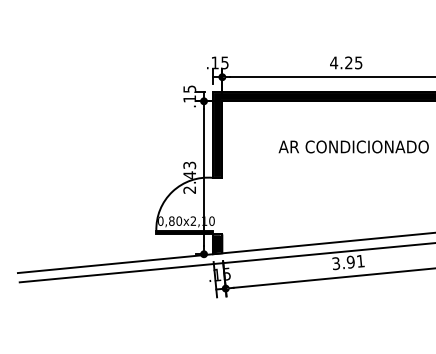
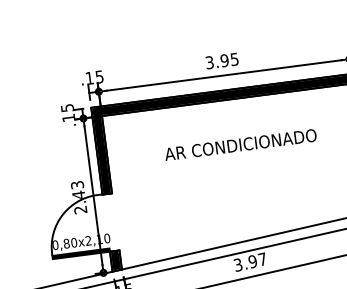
text: (341, 62) -> (217, 61), 4.25 -> 3.95
text: (360, 260) -> (262, 258), 3.91 -> 3.97

